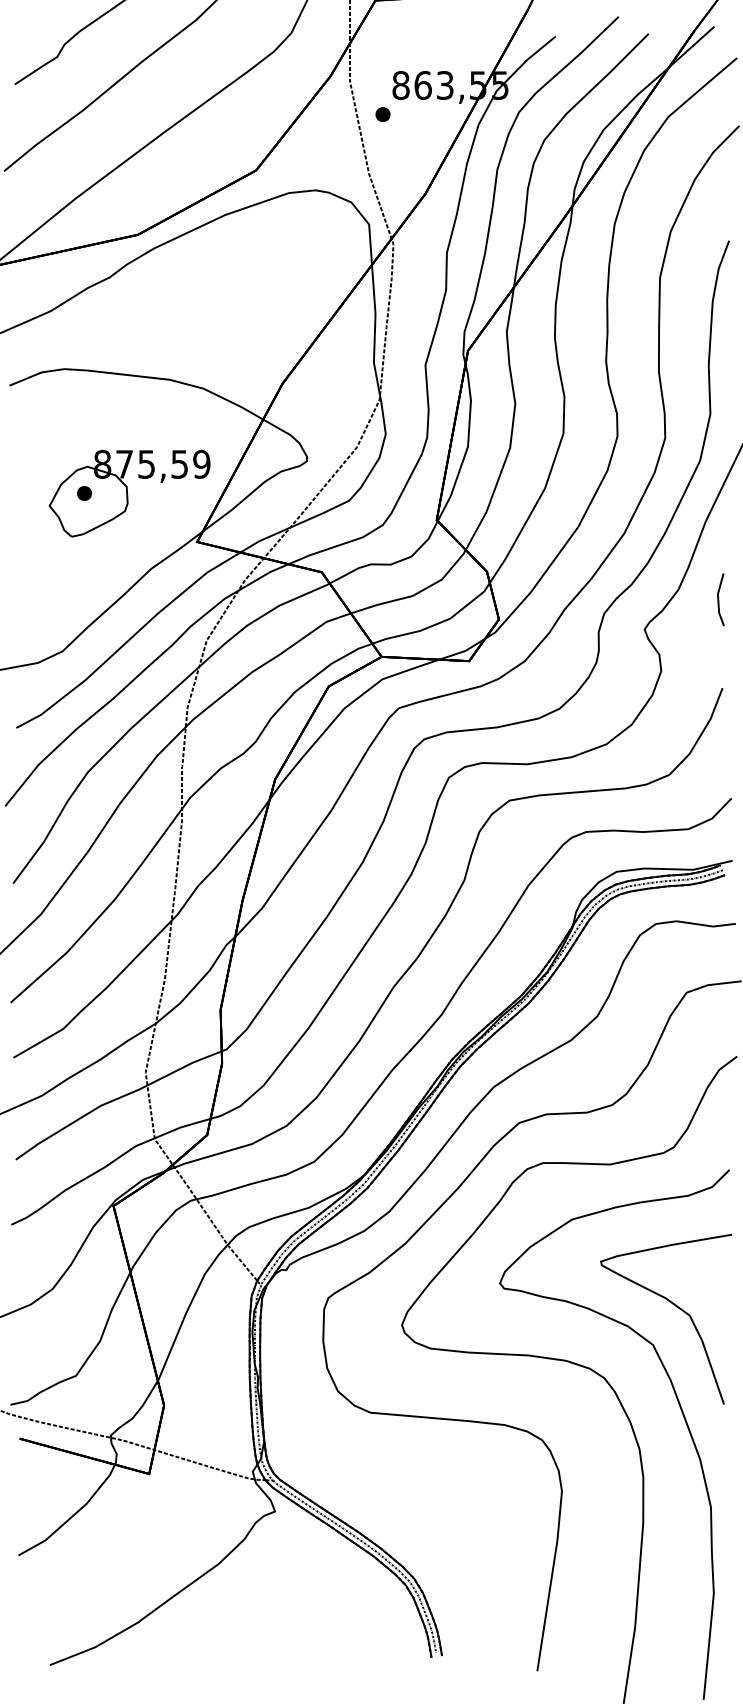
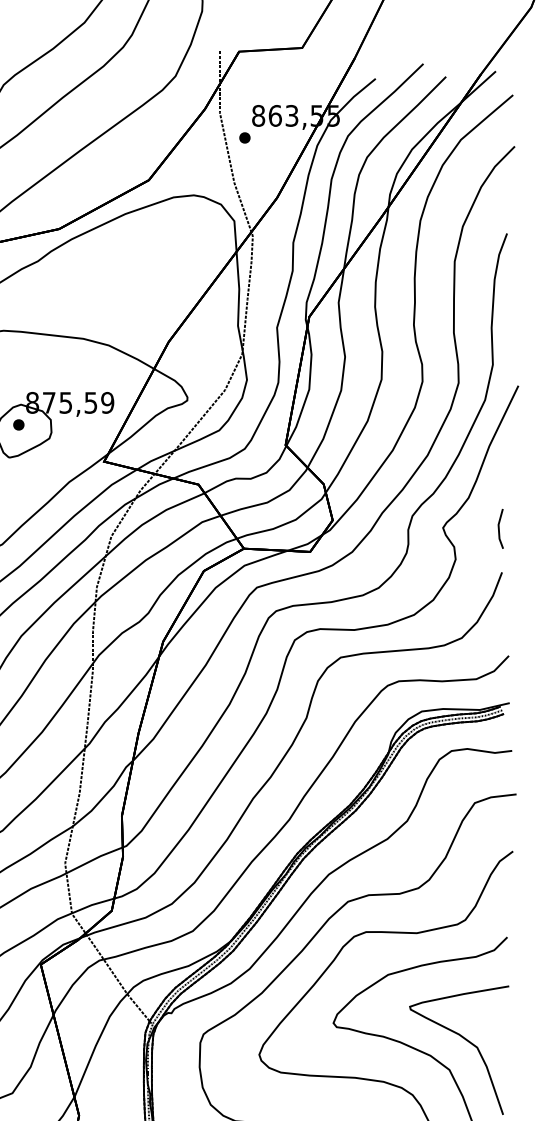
line: (719, 599) -> (499, 528), moved

